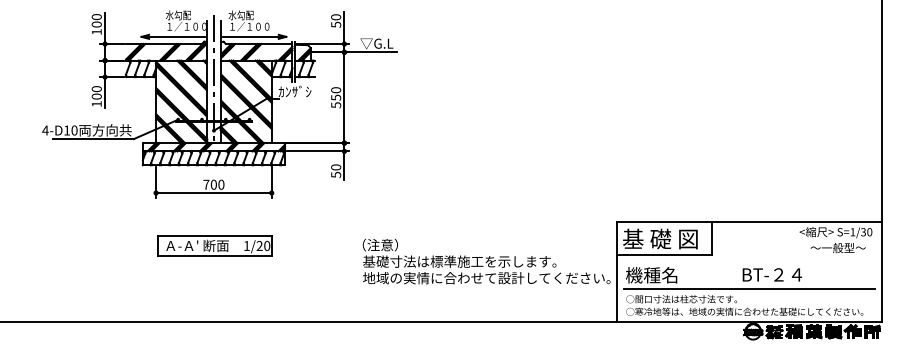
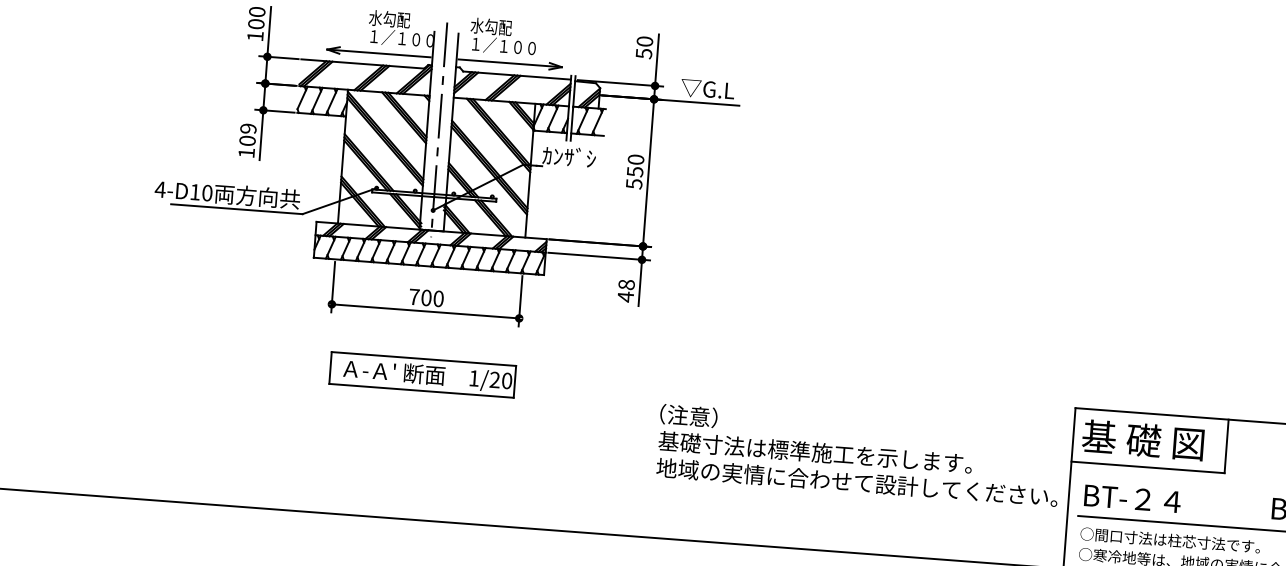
text: (96, 89) -> (247, 129), 100 -> 109
text: (336, 171) -> (626, 291), 50 -> 48
part: (214, 245) -> (421, 373), moved
text: (656, 275) -> (1132, 498), 機種名 -> BT-２４

